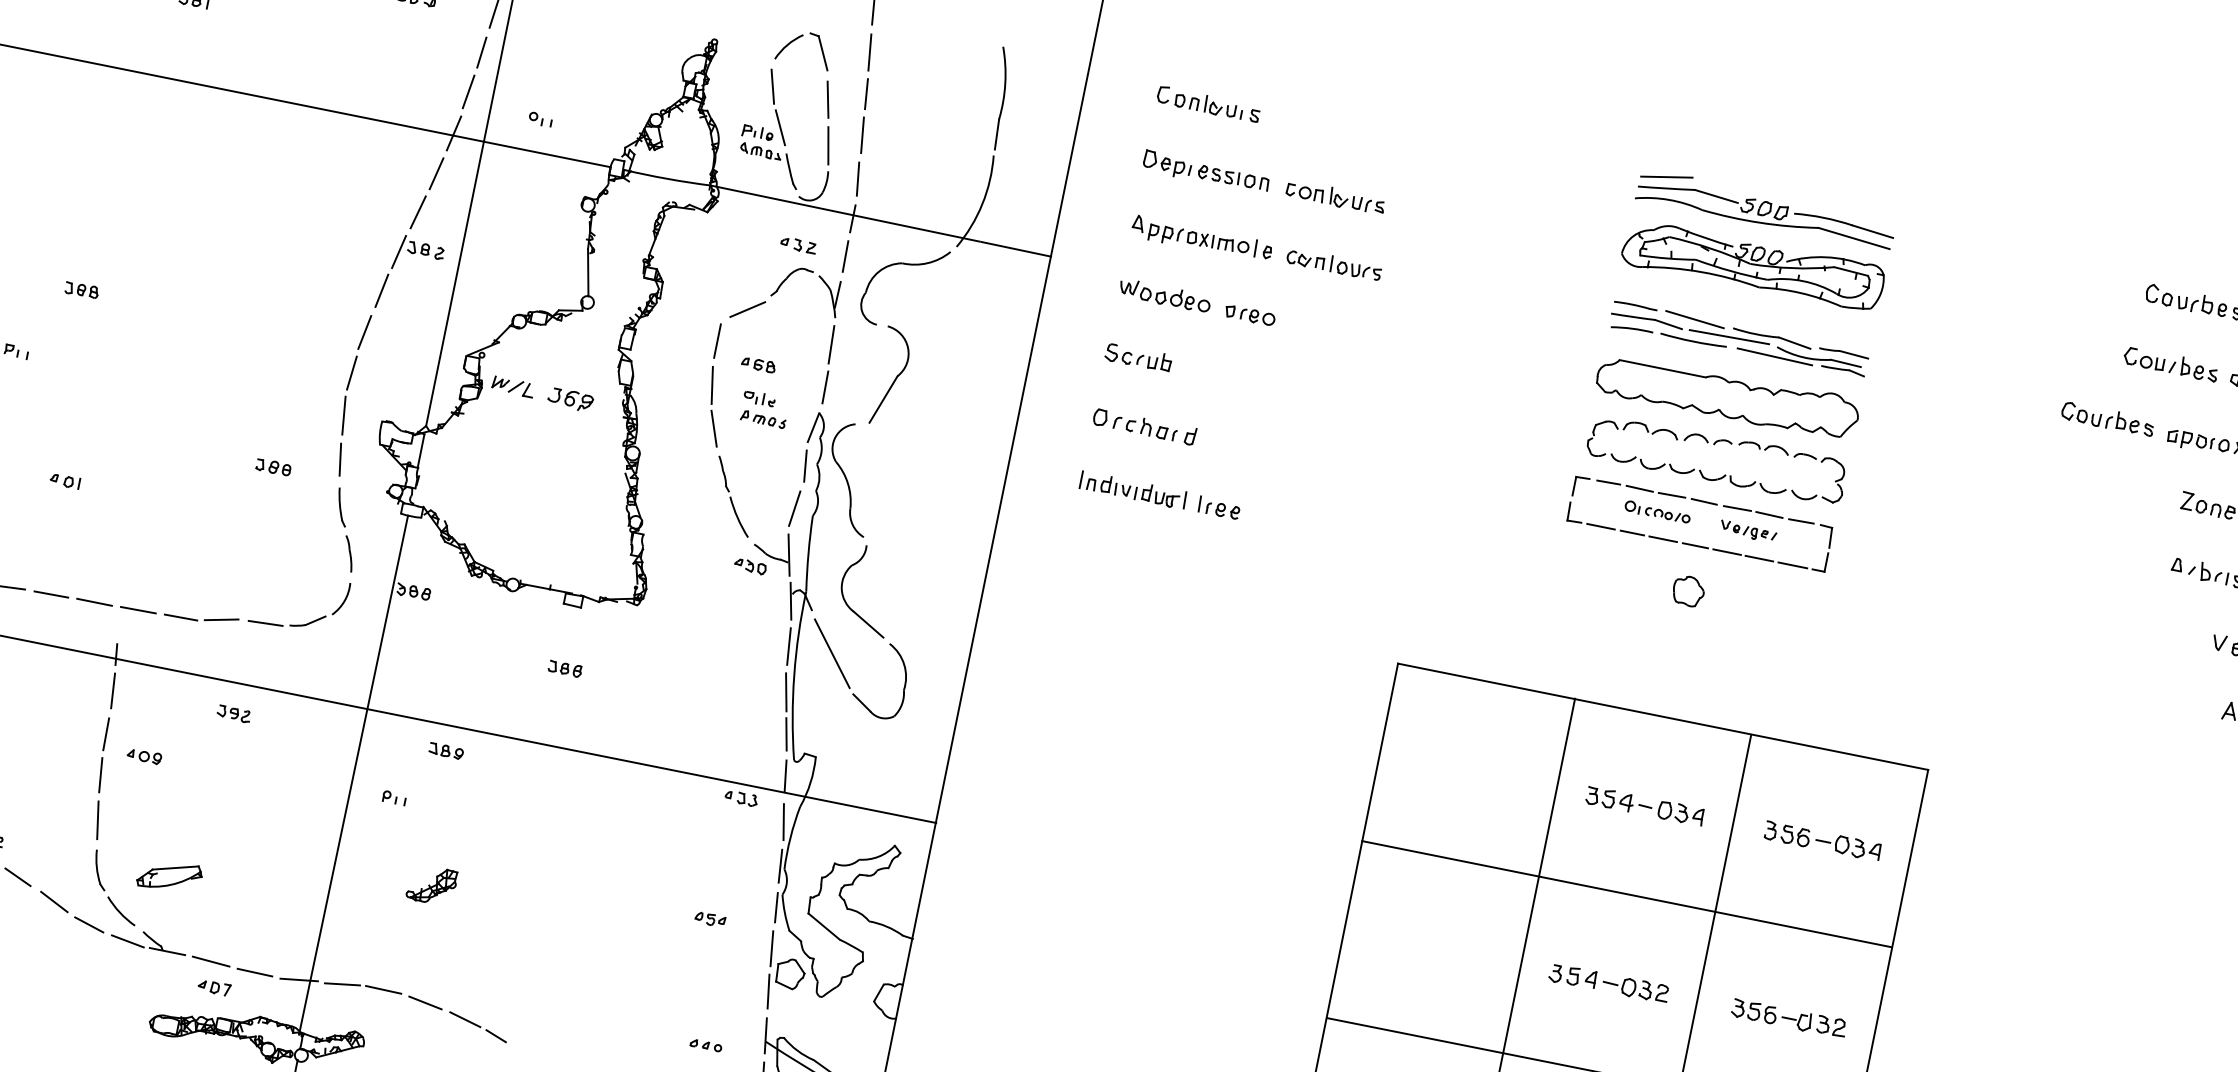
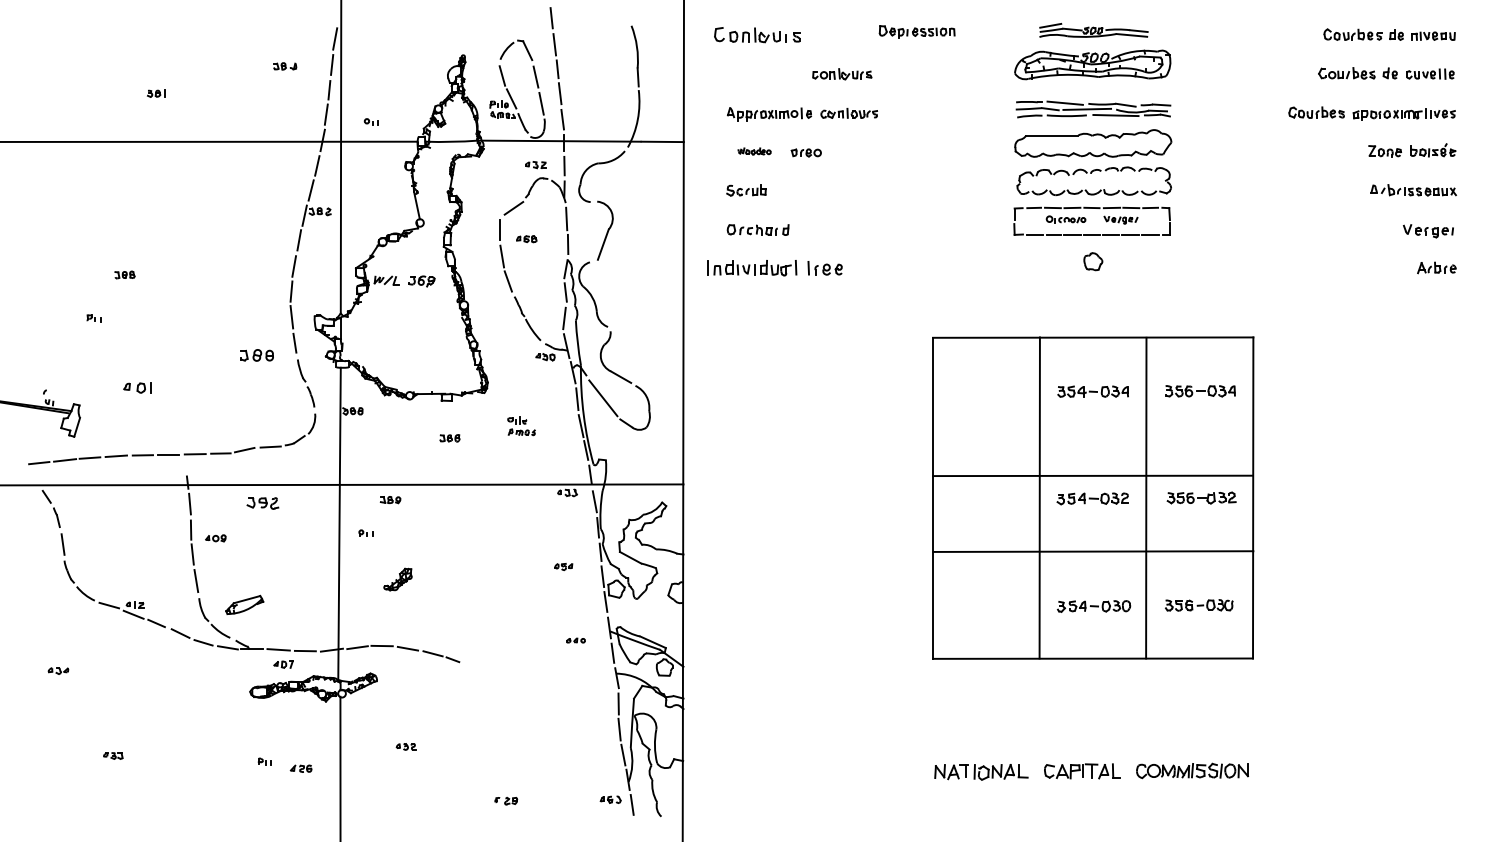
part: (1208, 104) -> (757, 35), size x1.4
part: (1205, 171) -> (916, 31), moved
part: (1766, 208) -> (1093, 30), size x0.7
part: (1164, 295) -> (754, 151), size x0.6
part: (764, 409) -> (521, 426), moved
part: (272, 467) -> (256, 355), size x1.6
part: (65, 480) -> (137, 387), size x1.6
part: (1160, 496) -> (775, 268), size x1.4
part: (233, 714) -> (262, 503), size x1.6
line: (1627, 893) -> (1093, 475), moved

